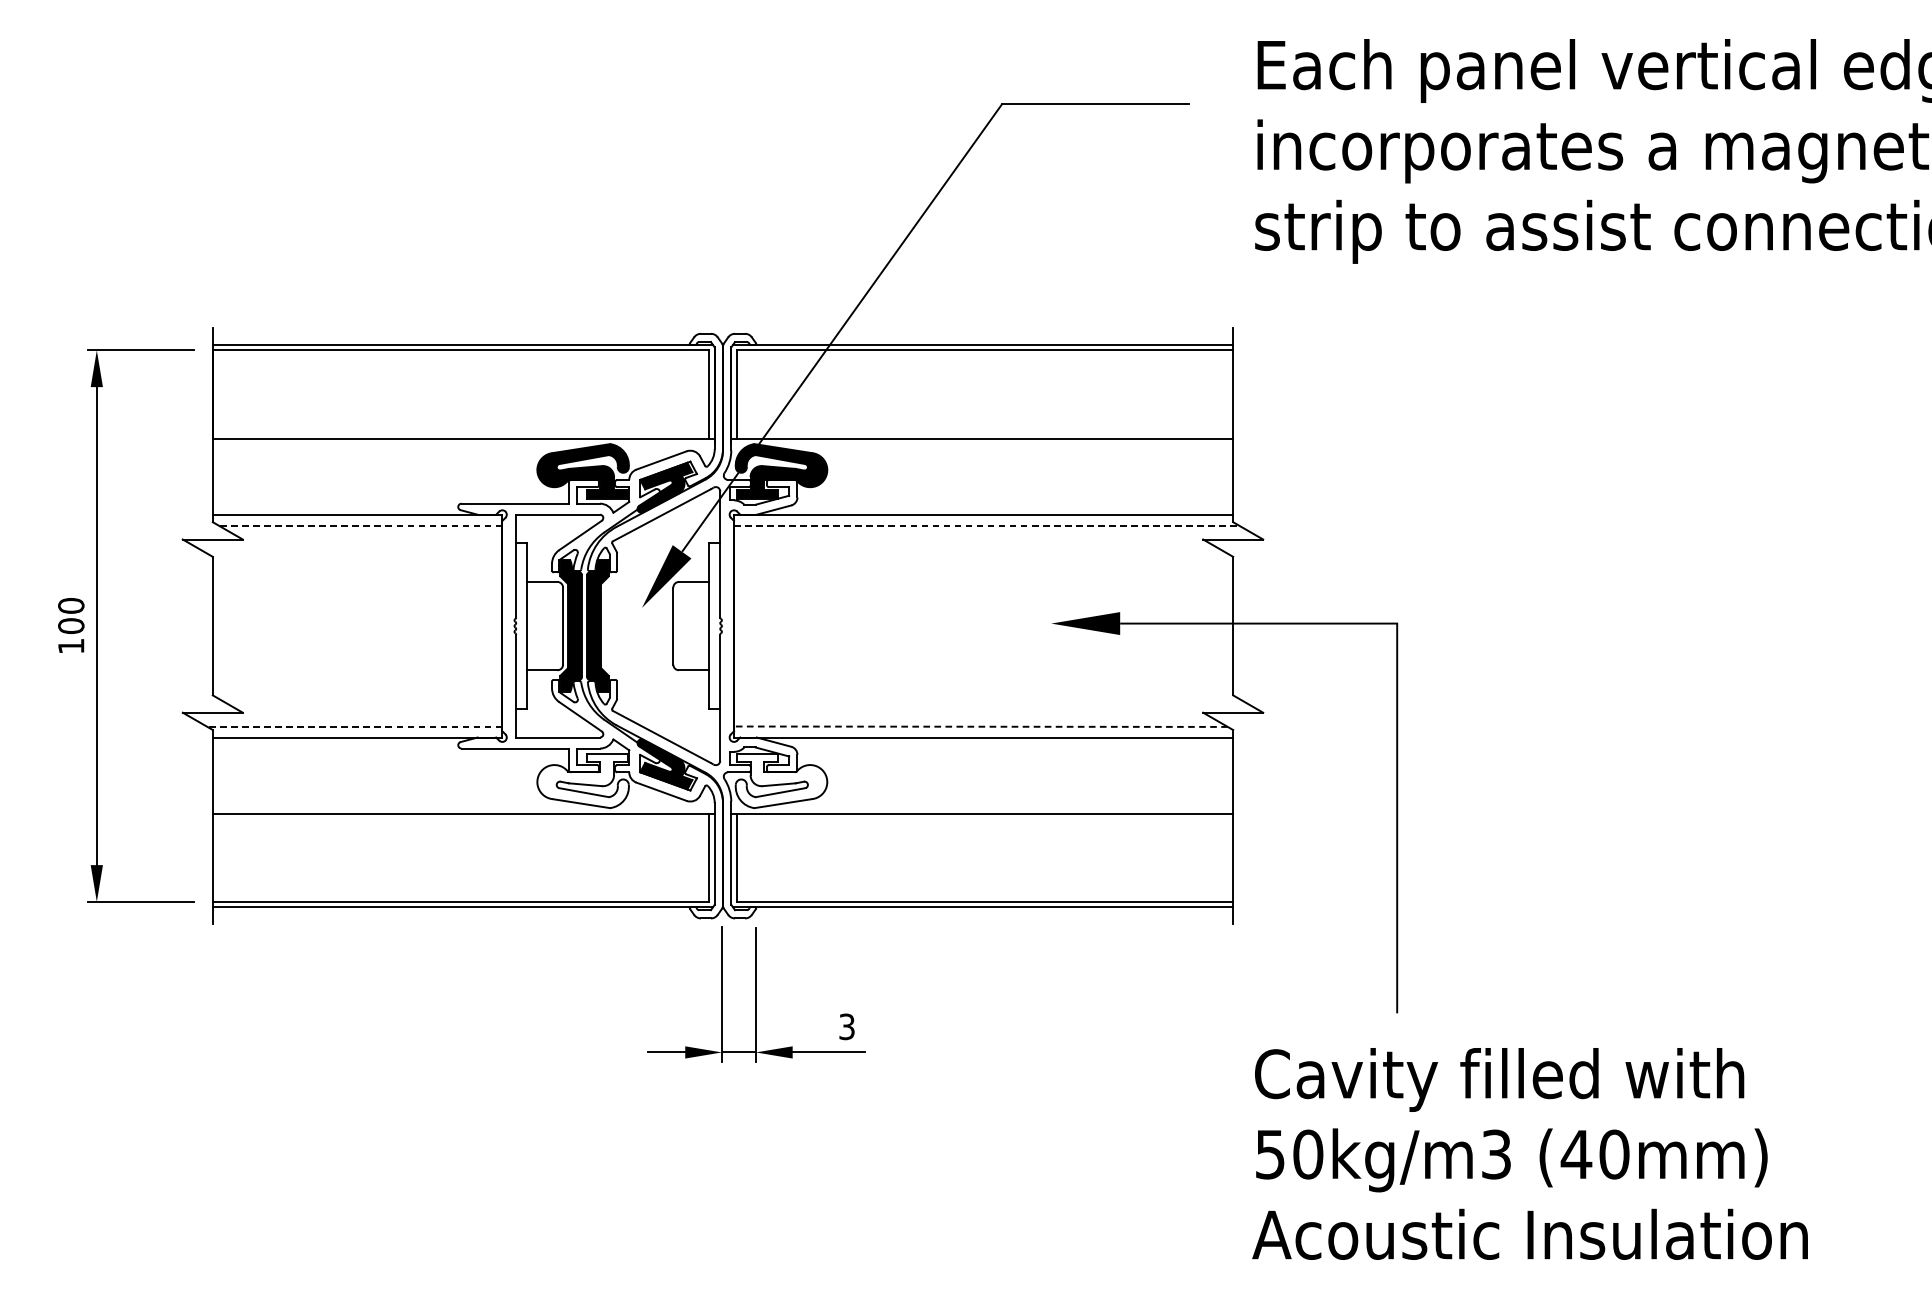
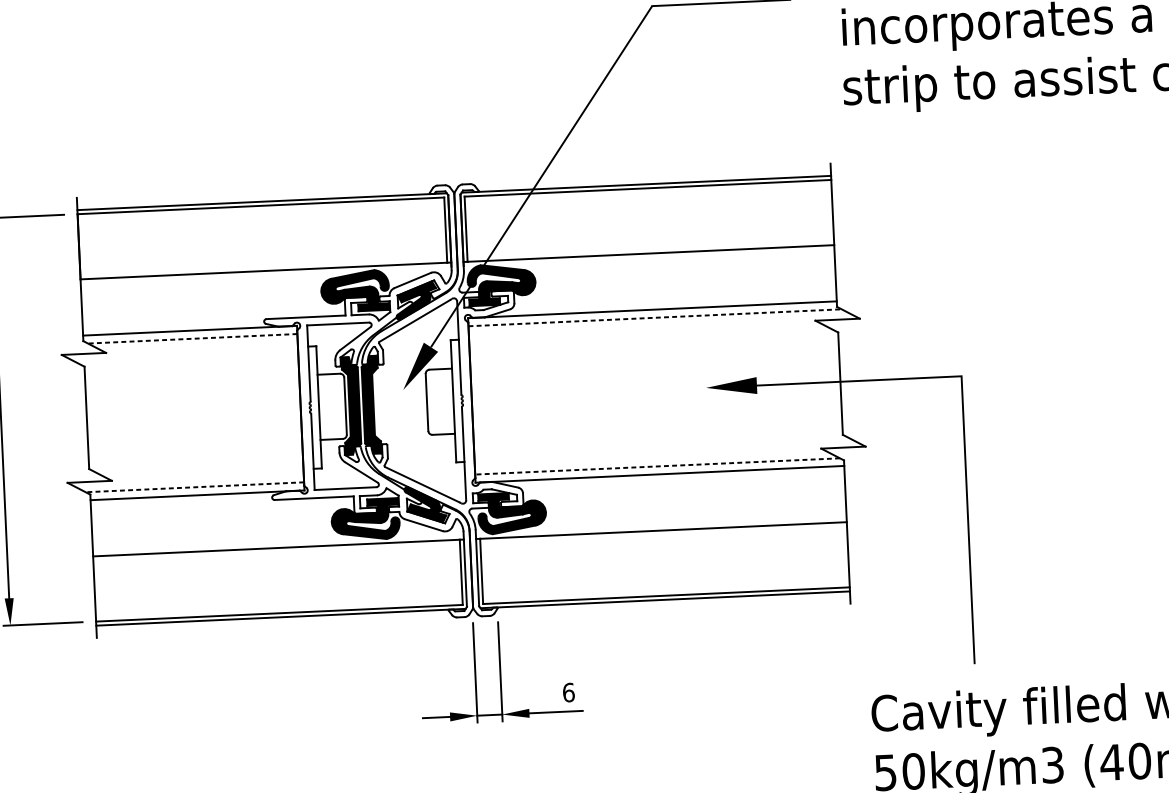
fill: (582, 780) -> (365, 519), added
fill: (781, 780) -> (512, 512), added
text: (847, 1026) -> (569, 692), 3 -> 6

